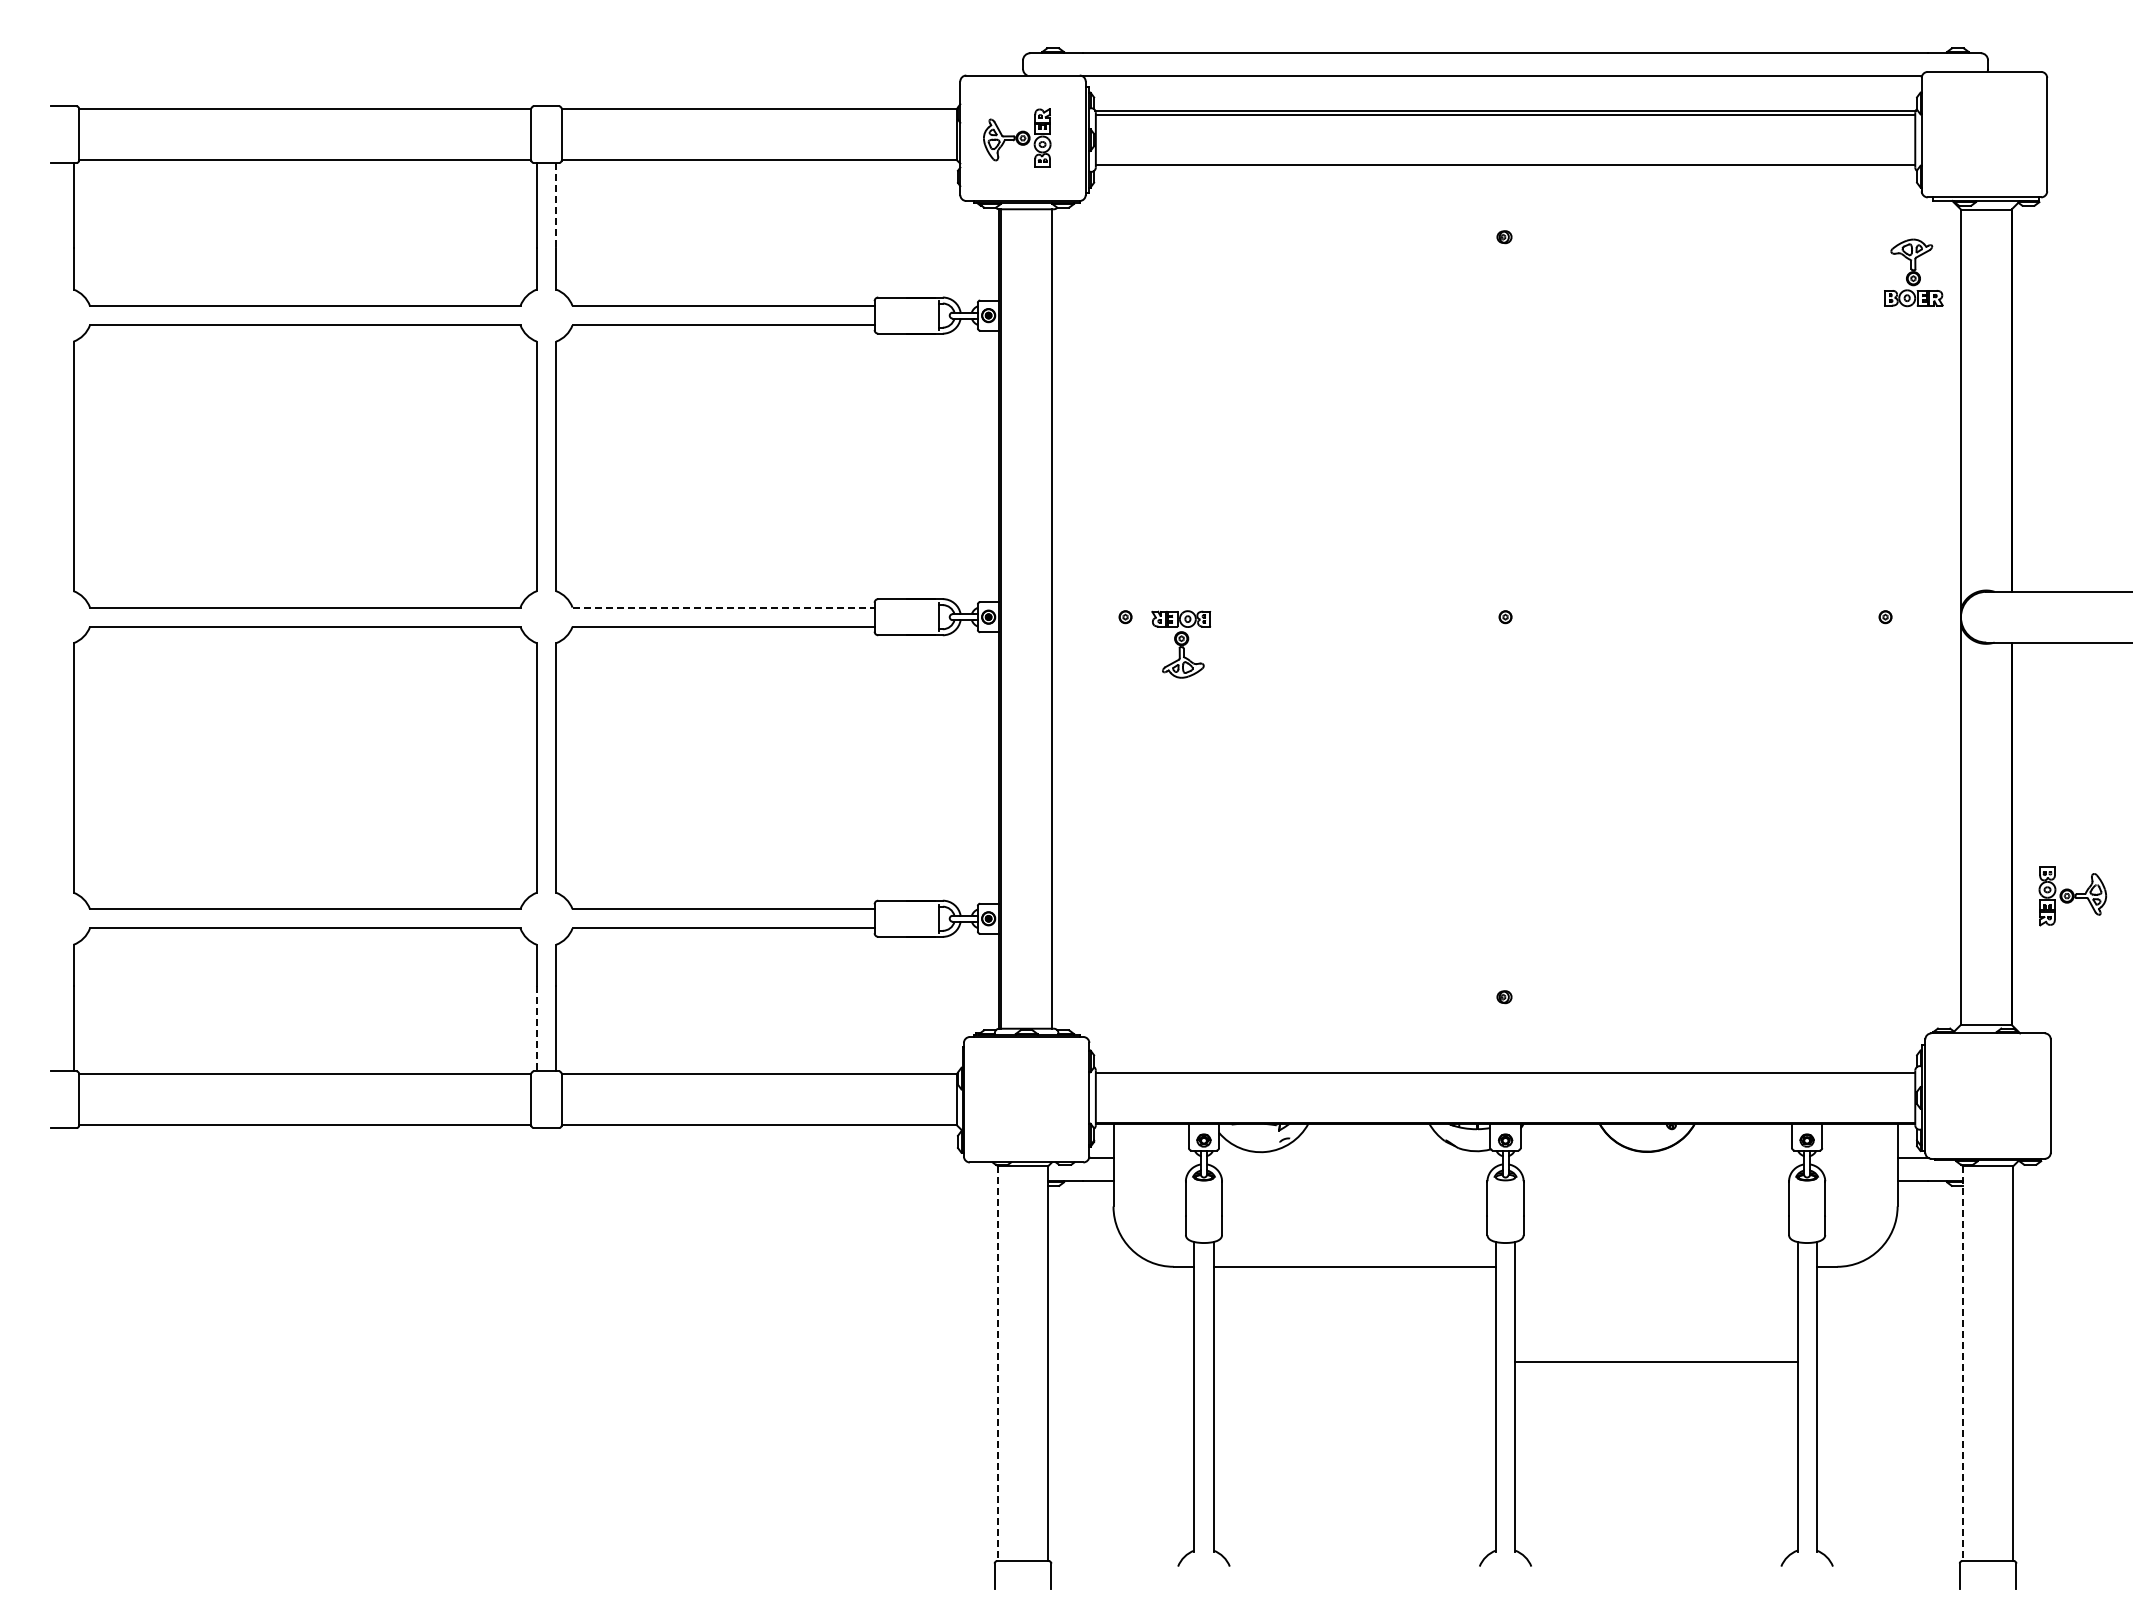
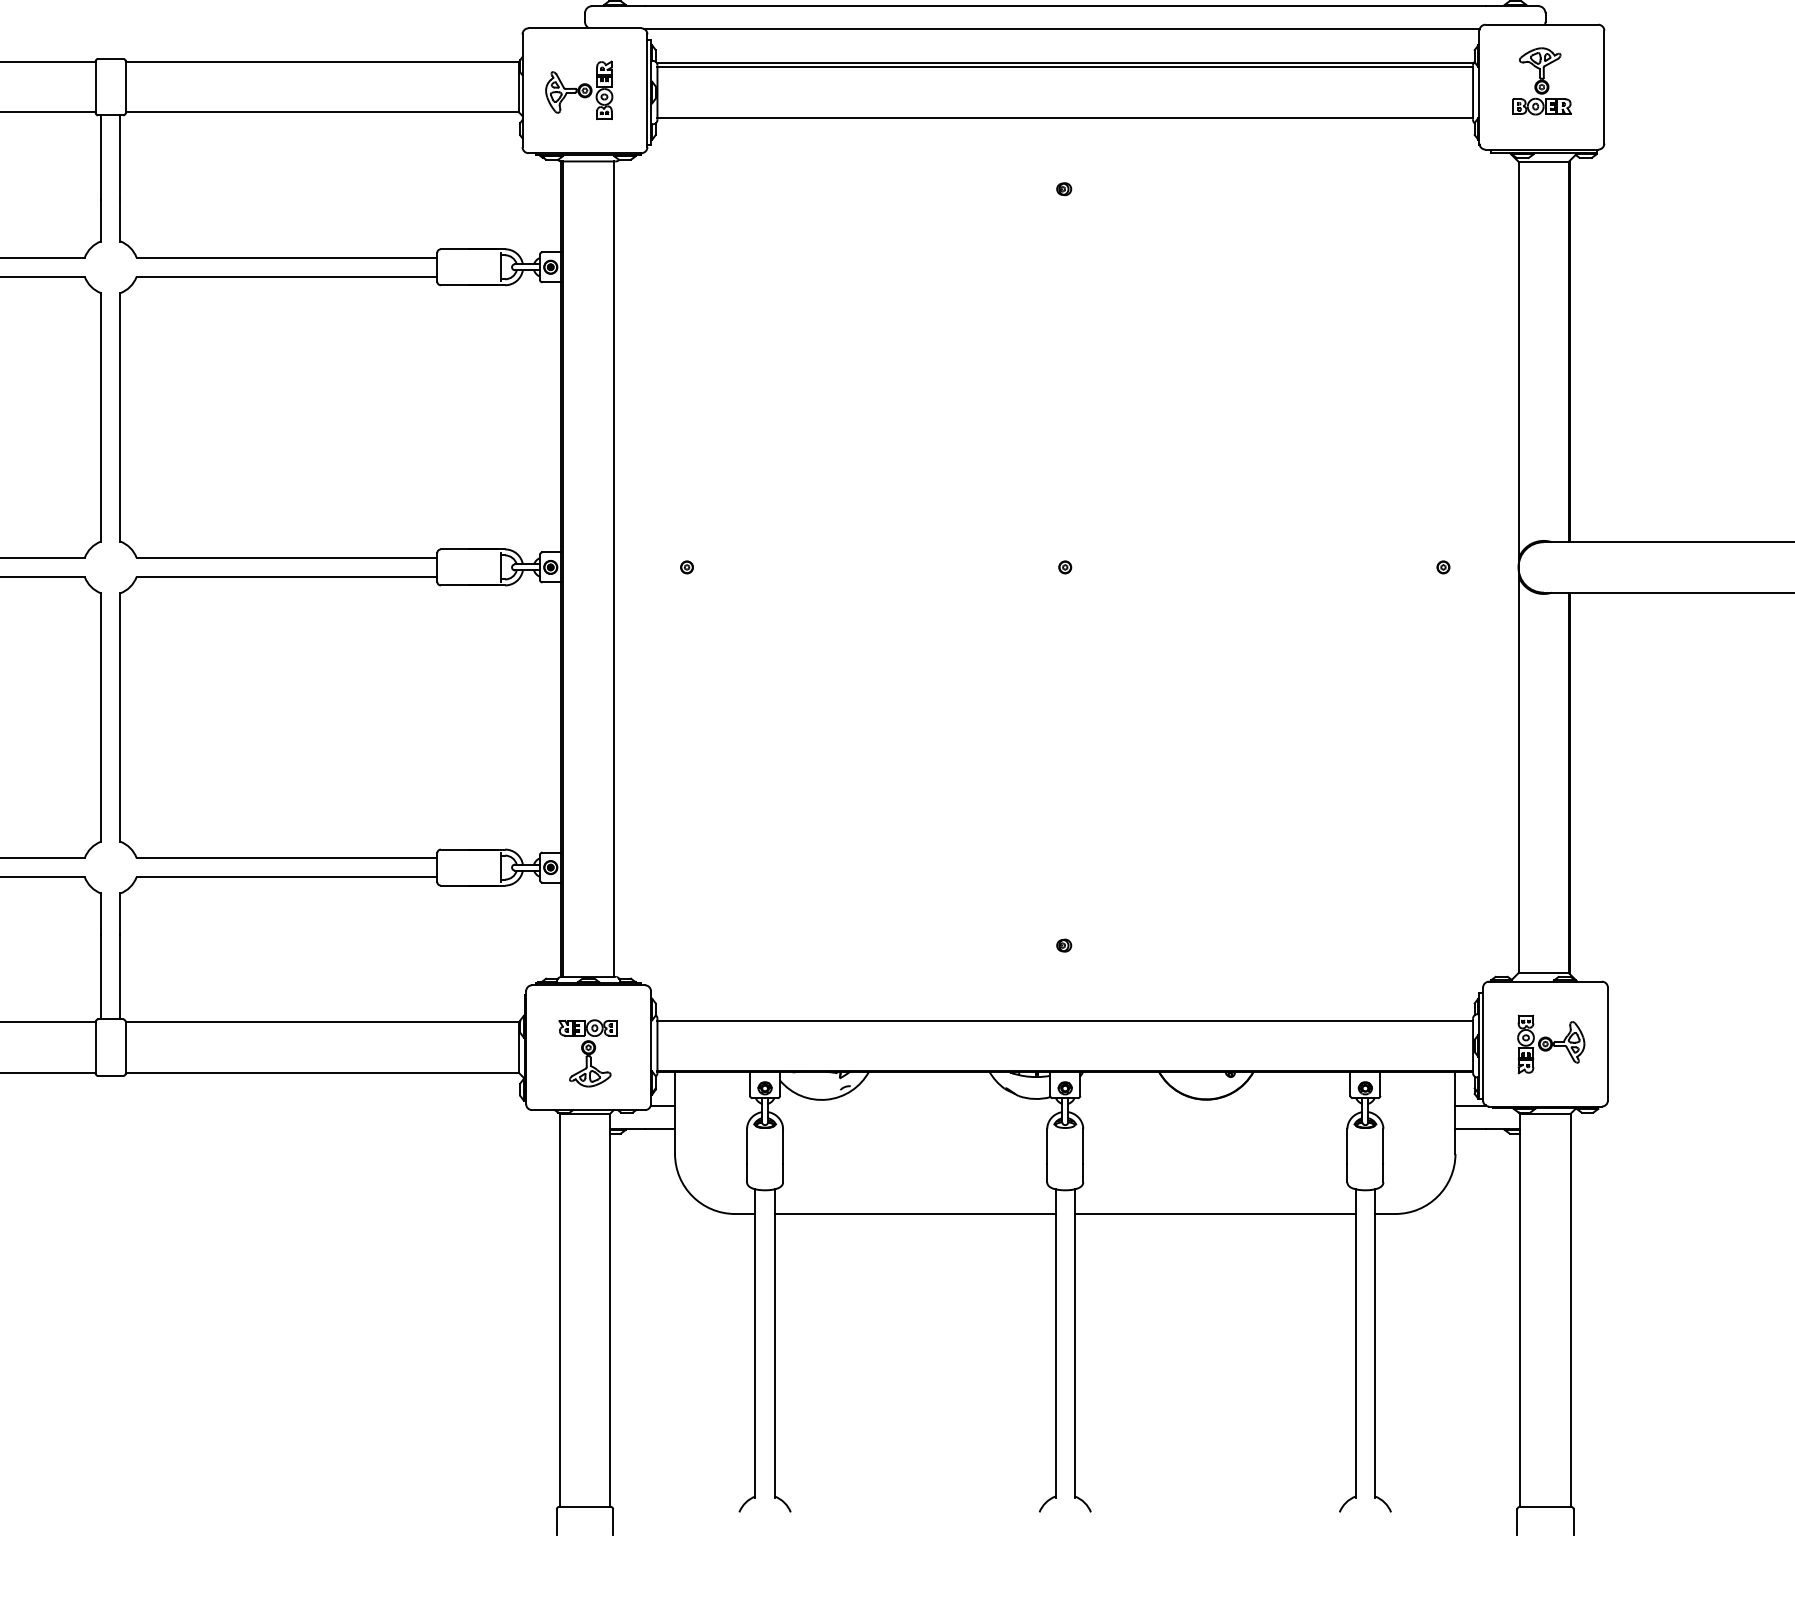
line: (556, 205) -> (120, 157), dashed -> solid
part: (1913, 272) -> (1541, 81), moved
line: (724, 607) -> (287, 557), dashed -> solid
part: (1181, 644) -> (588, 1053), moved
part: (2072, 896) -> (1550, 1044), moved
line: (536, 1028) -> (100, 976), dashed -> solid
line: (1656, 1361) -> (1215, 1213), moved
line: (997, 1363) -> (559, 1310), dashed -> solid
line: (1962, 1363) -> (1520, 1310), dashed -> solid

